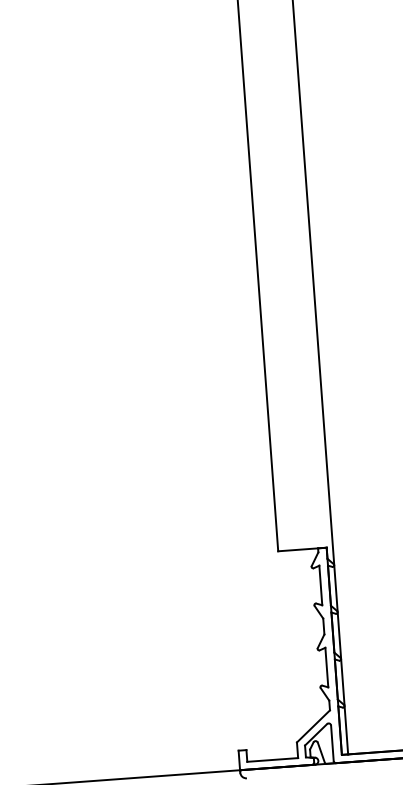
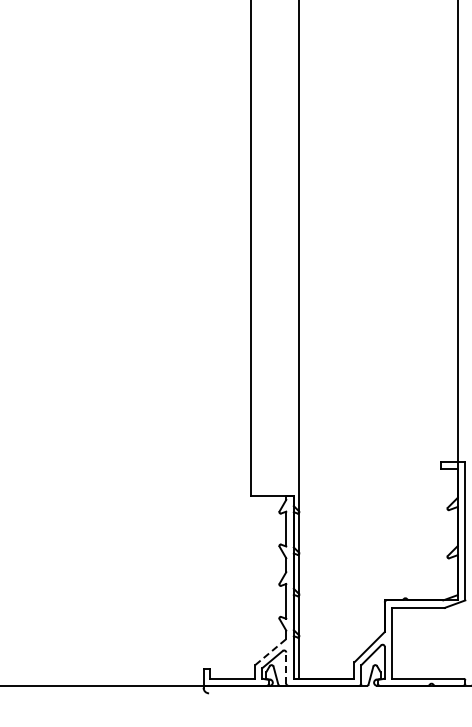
line: (314, 725) -> (271, 651), solid -> dashed
line: (332, 743) -> (286, 668), solid -> dashed

